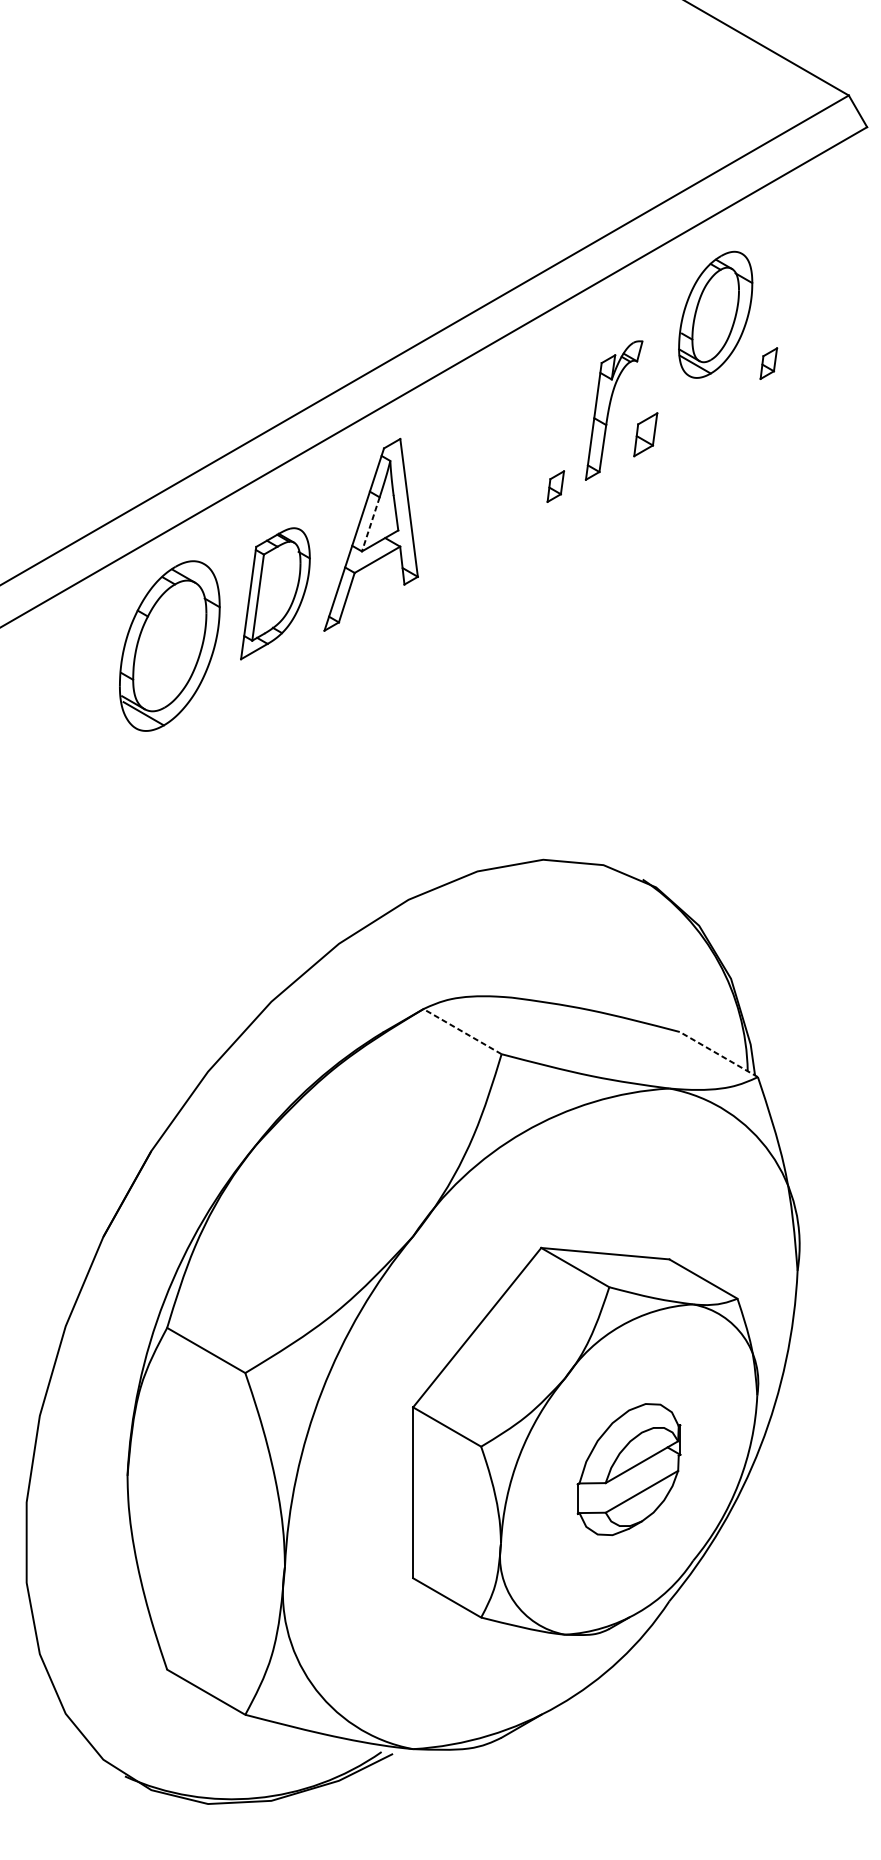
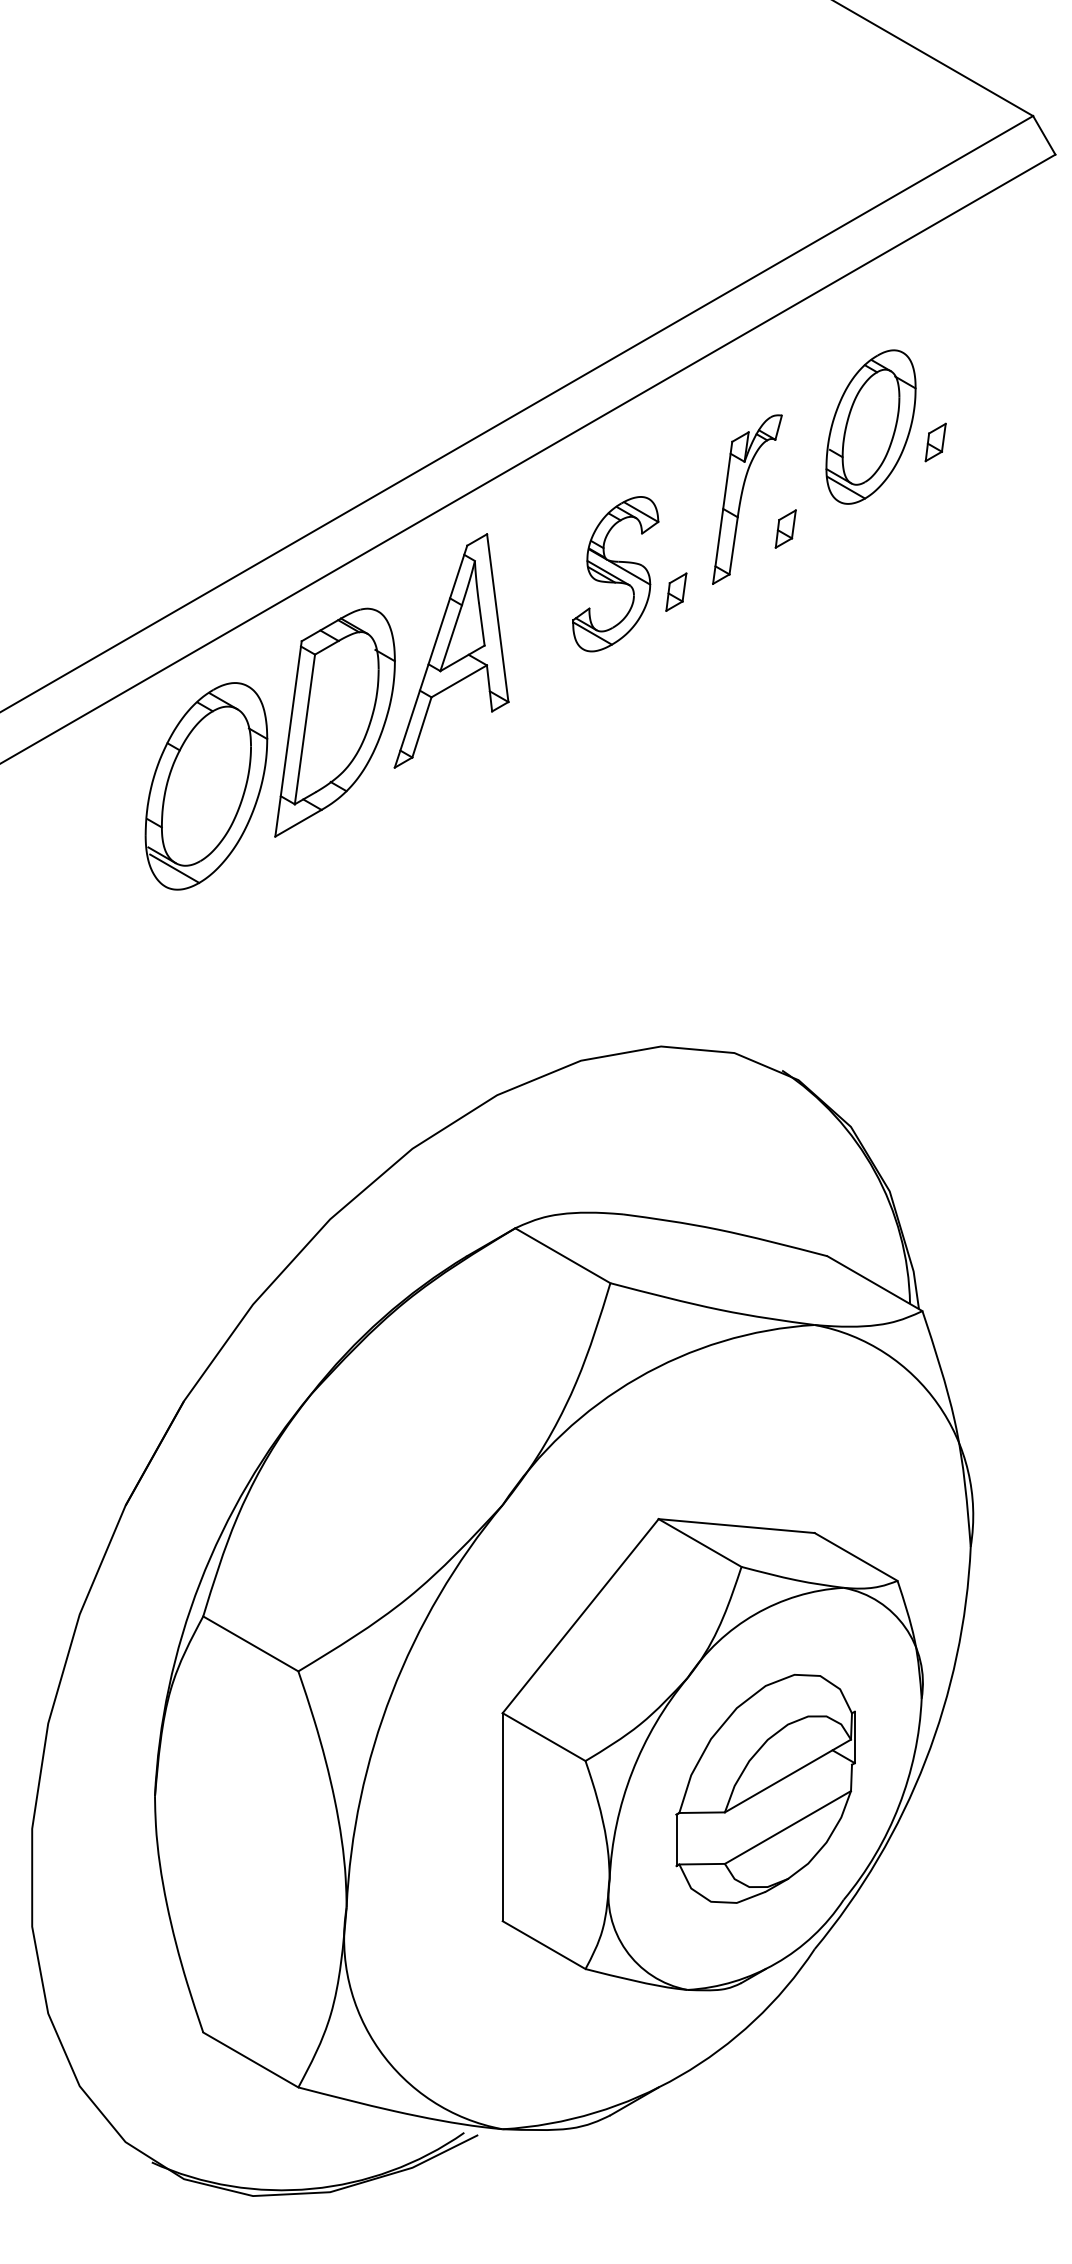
part: (715, 314) -> (870, 426), moved
part: (645, 434) -> (785, 528), size x0.71
part: (505, 472) -> (615, 574), added
line: (371, 524) -> (451, 638), dashed -> solid
part: (274, 593) -> (334, 722), size x1.43
line: (462, 1031) -> (562, 1255), dashed -> solid
line: (718, 1054) -> (874, 1283), dashed -> solid
part: (629, 1469) -> (765, 1788), size x1.43

